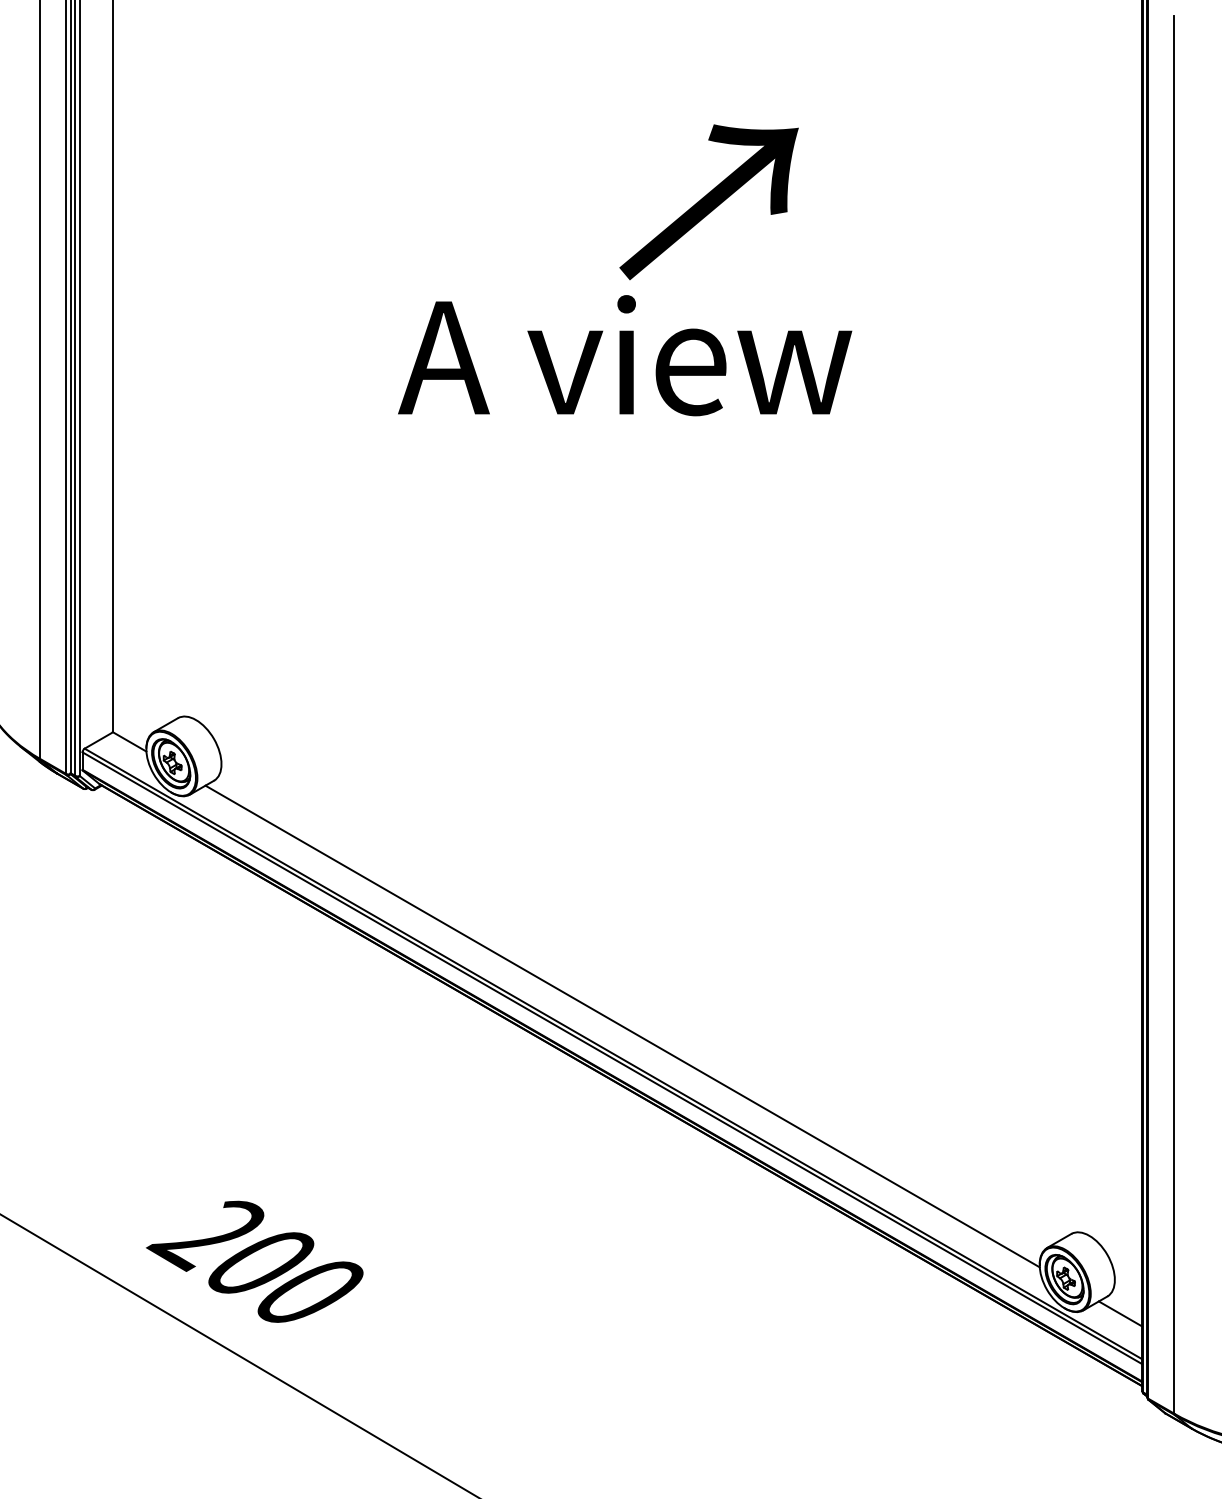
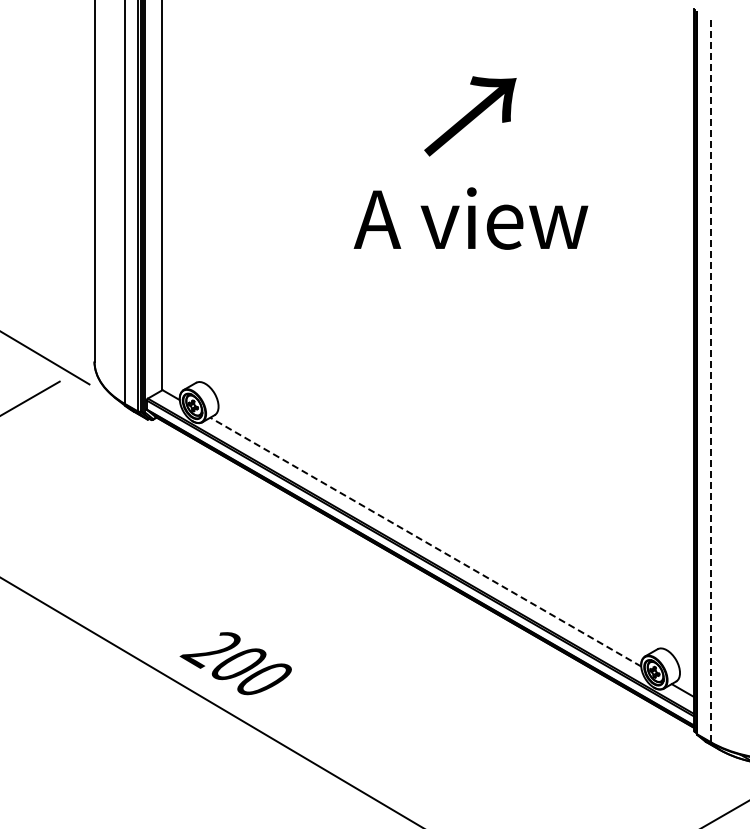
text: (624, 355) -> (470, 218), moved
line: (1173, 715) -> (710, 381), solid -> dashed
line: (622, 1027) -> (425, 542), solid -> dashed

